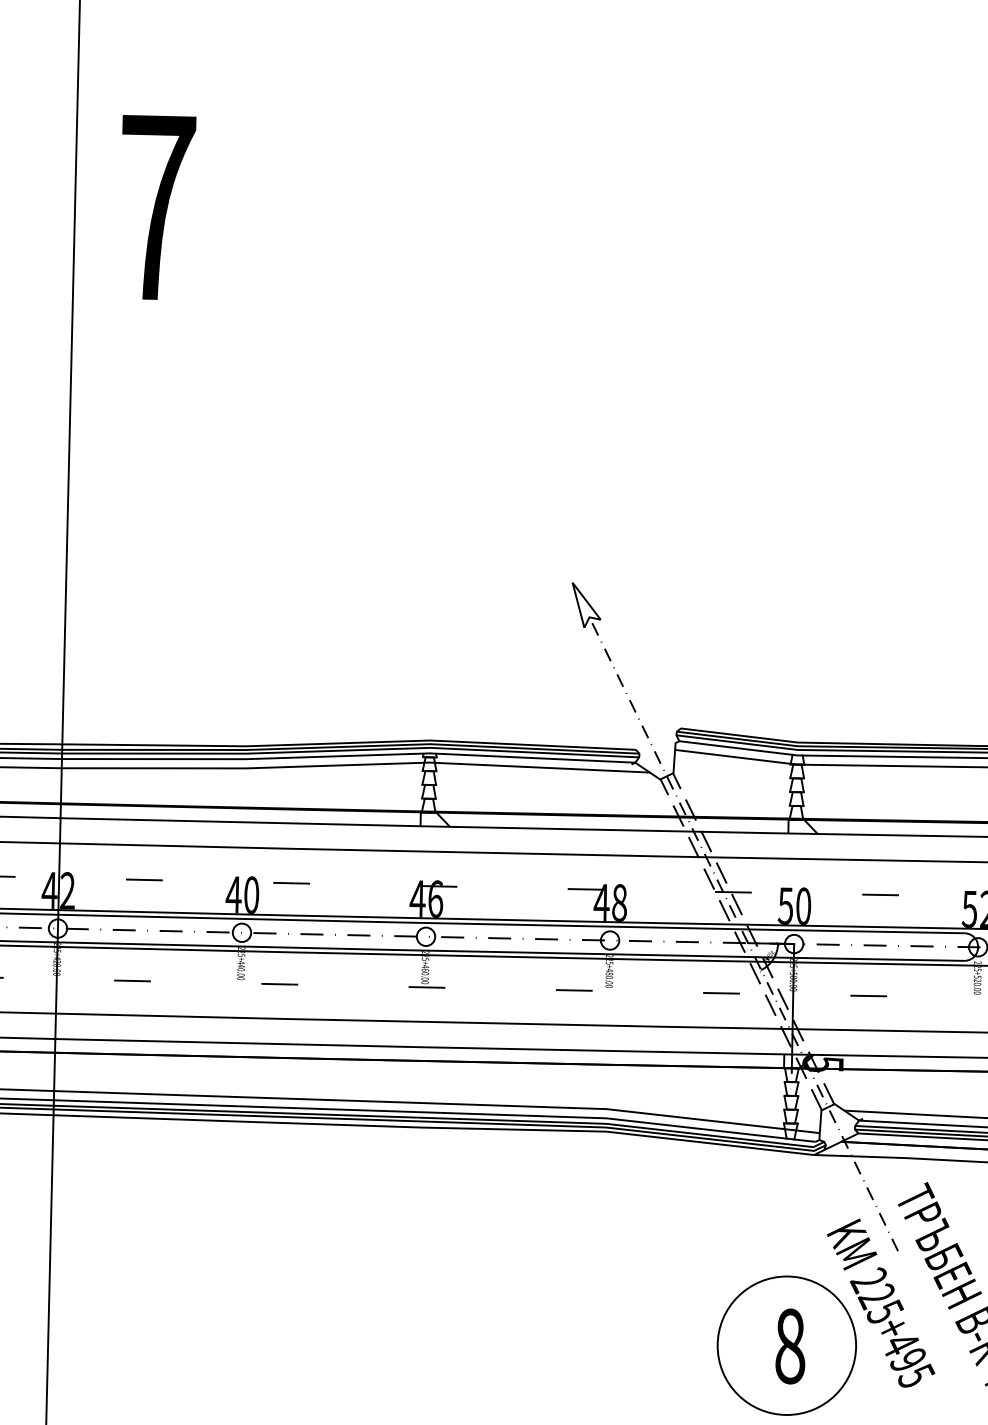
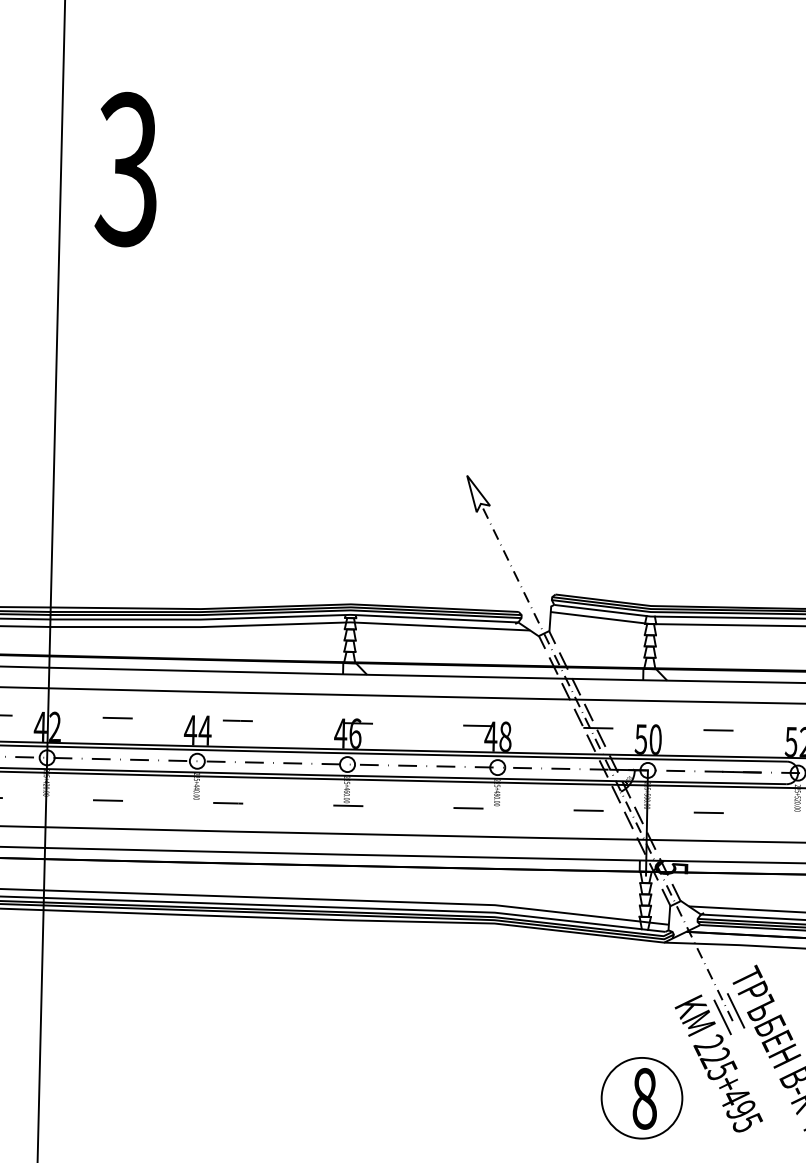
text: (156, 207) -> (127, 169), 7 -> 3
text: (250, 895) -> (204, 730), 40 -> 44
line: (908, 945) -> (741, 771), added
line: (901, 1238) -> (735, 1010), added
line: (885, 1246) -> (722, 1017), added
circle: (786, 1344) -> (641, 1097), size x0.71

